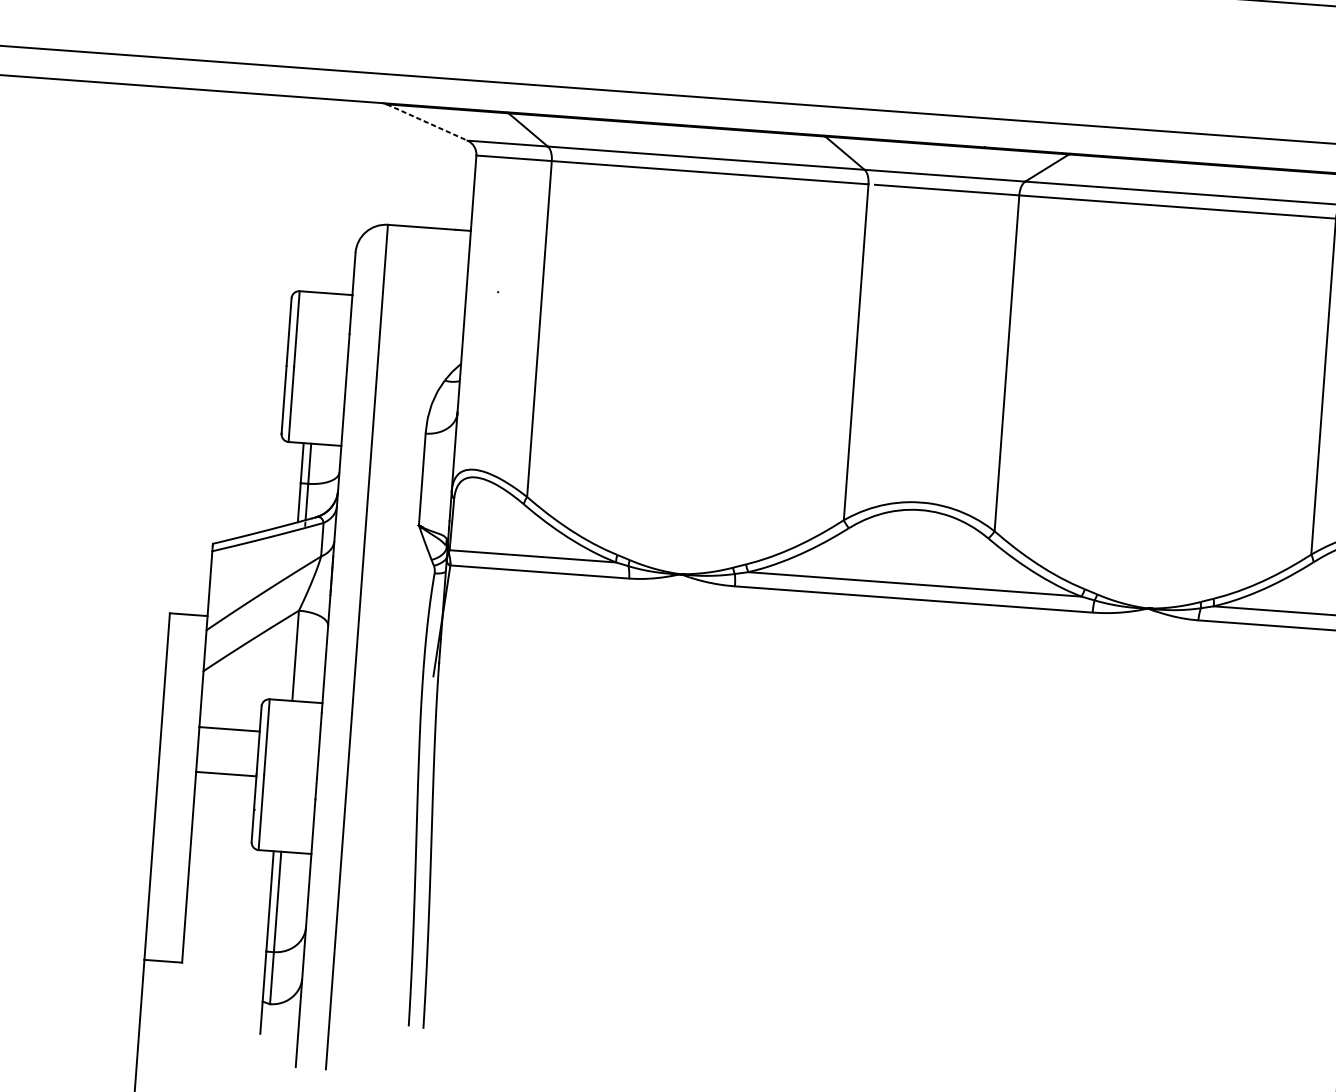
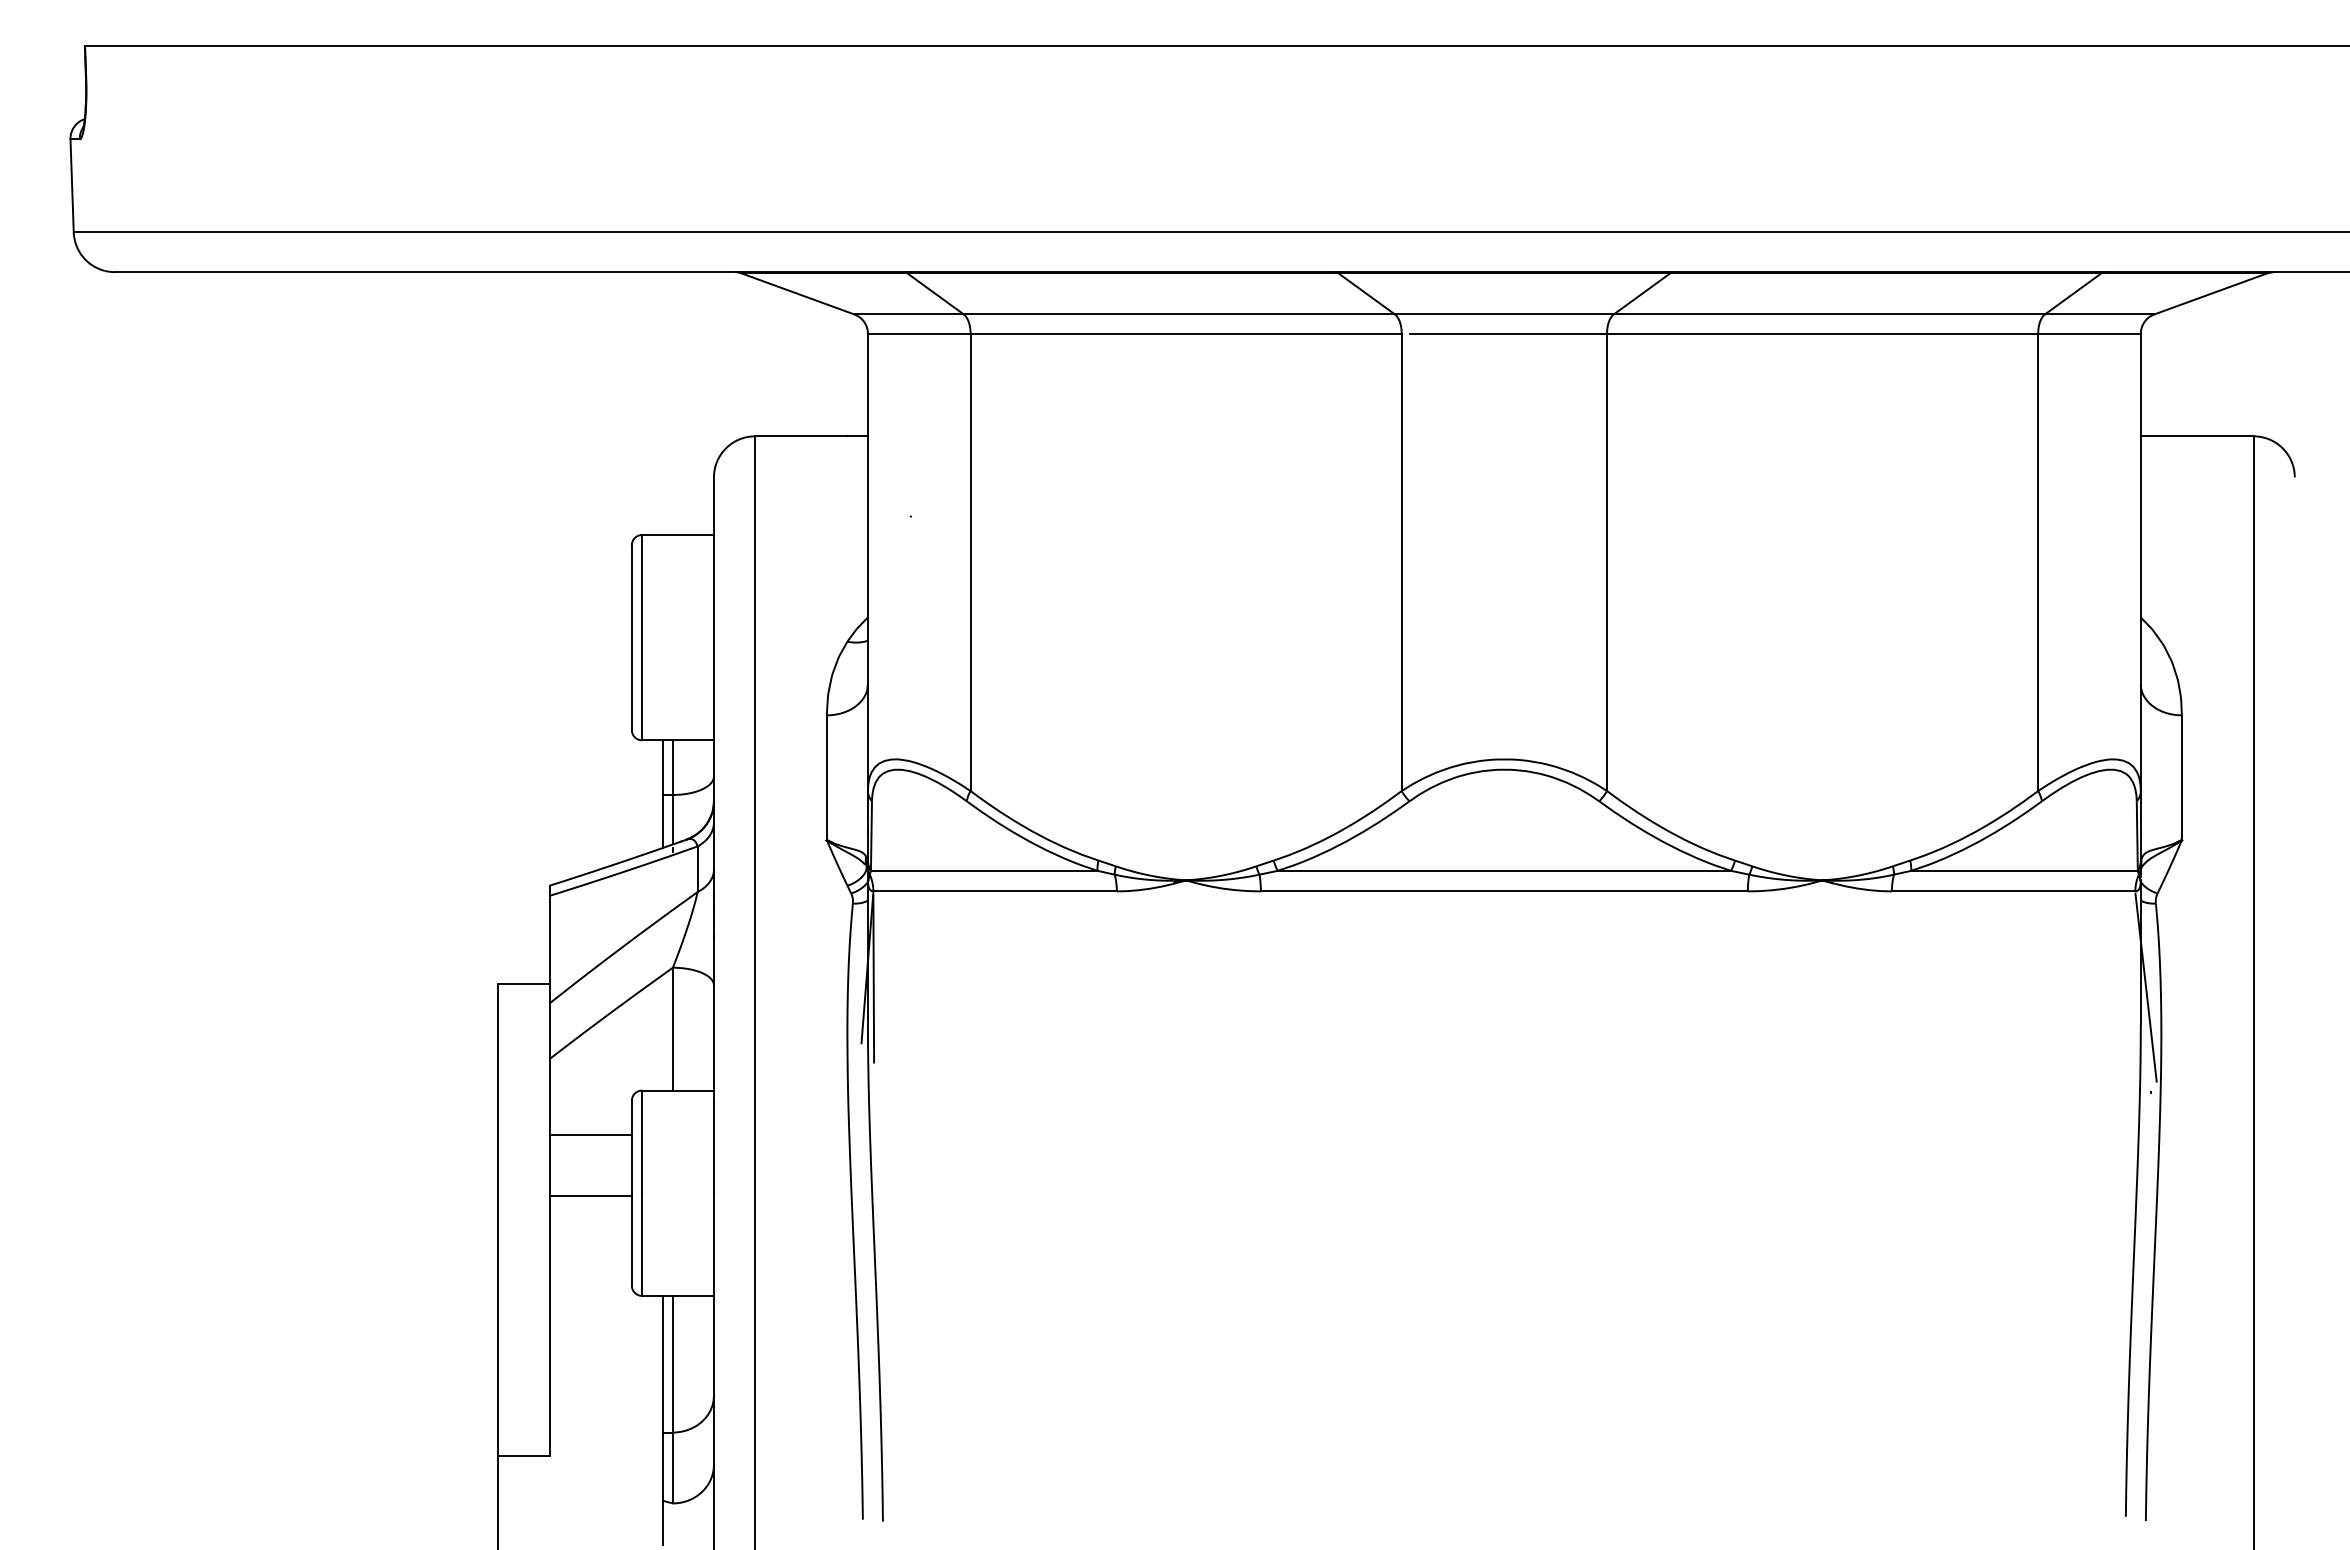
line: (427, 122) -> (798, 294), dashed -> solid
line: (445, 629) -> (873, 978), added

